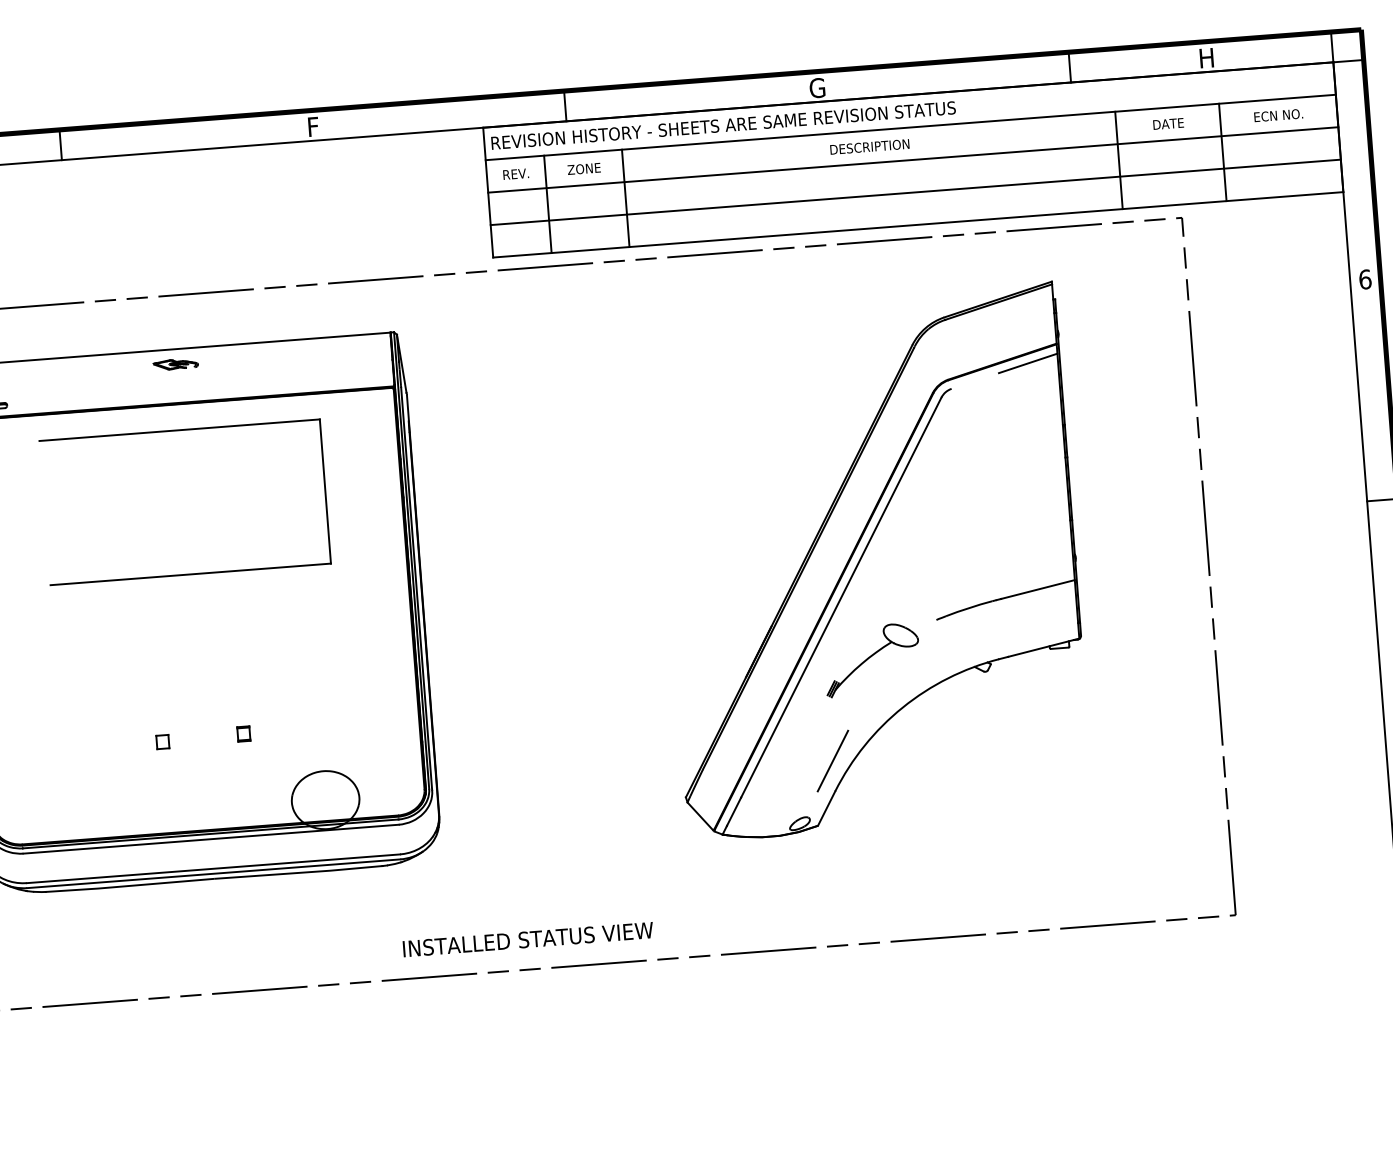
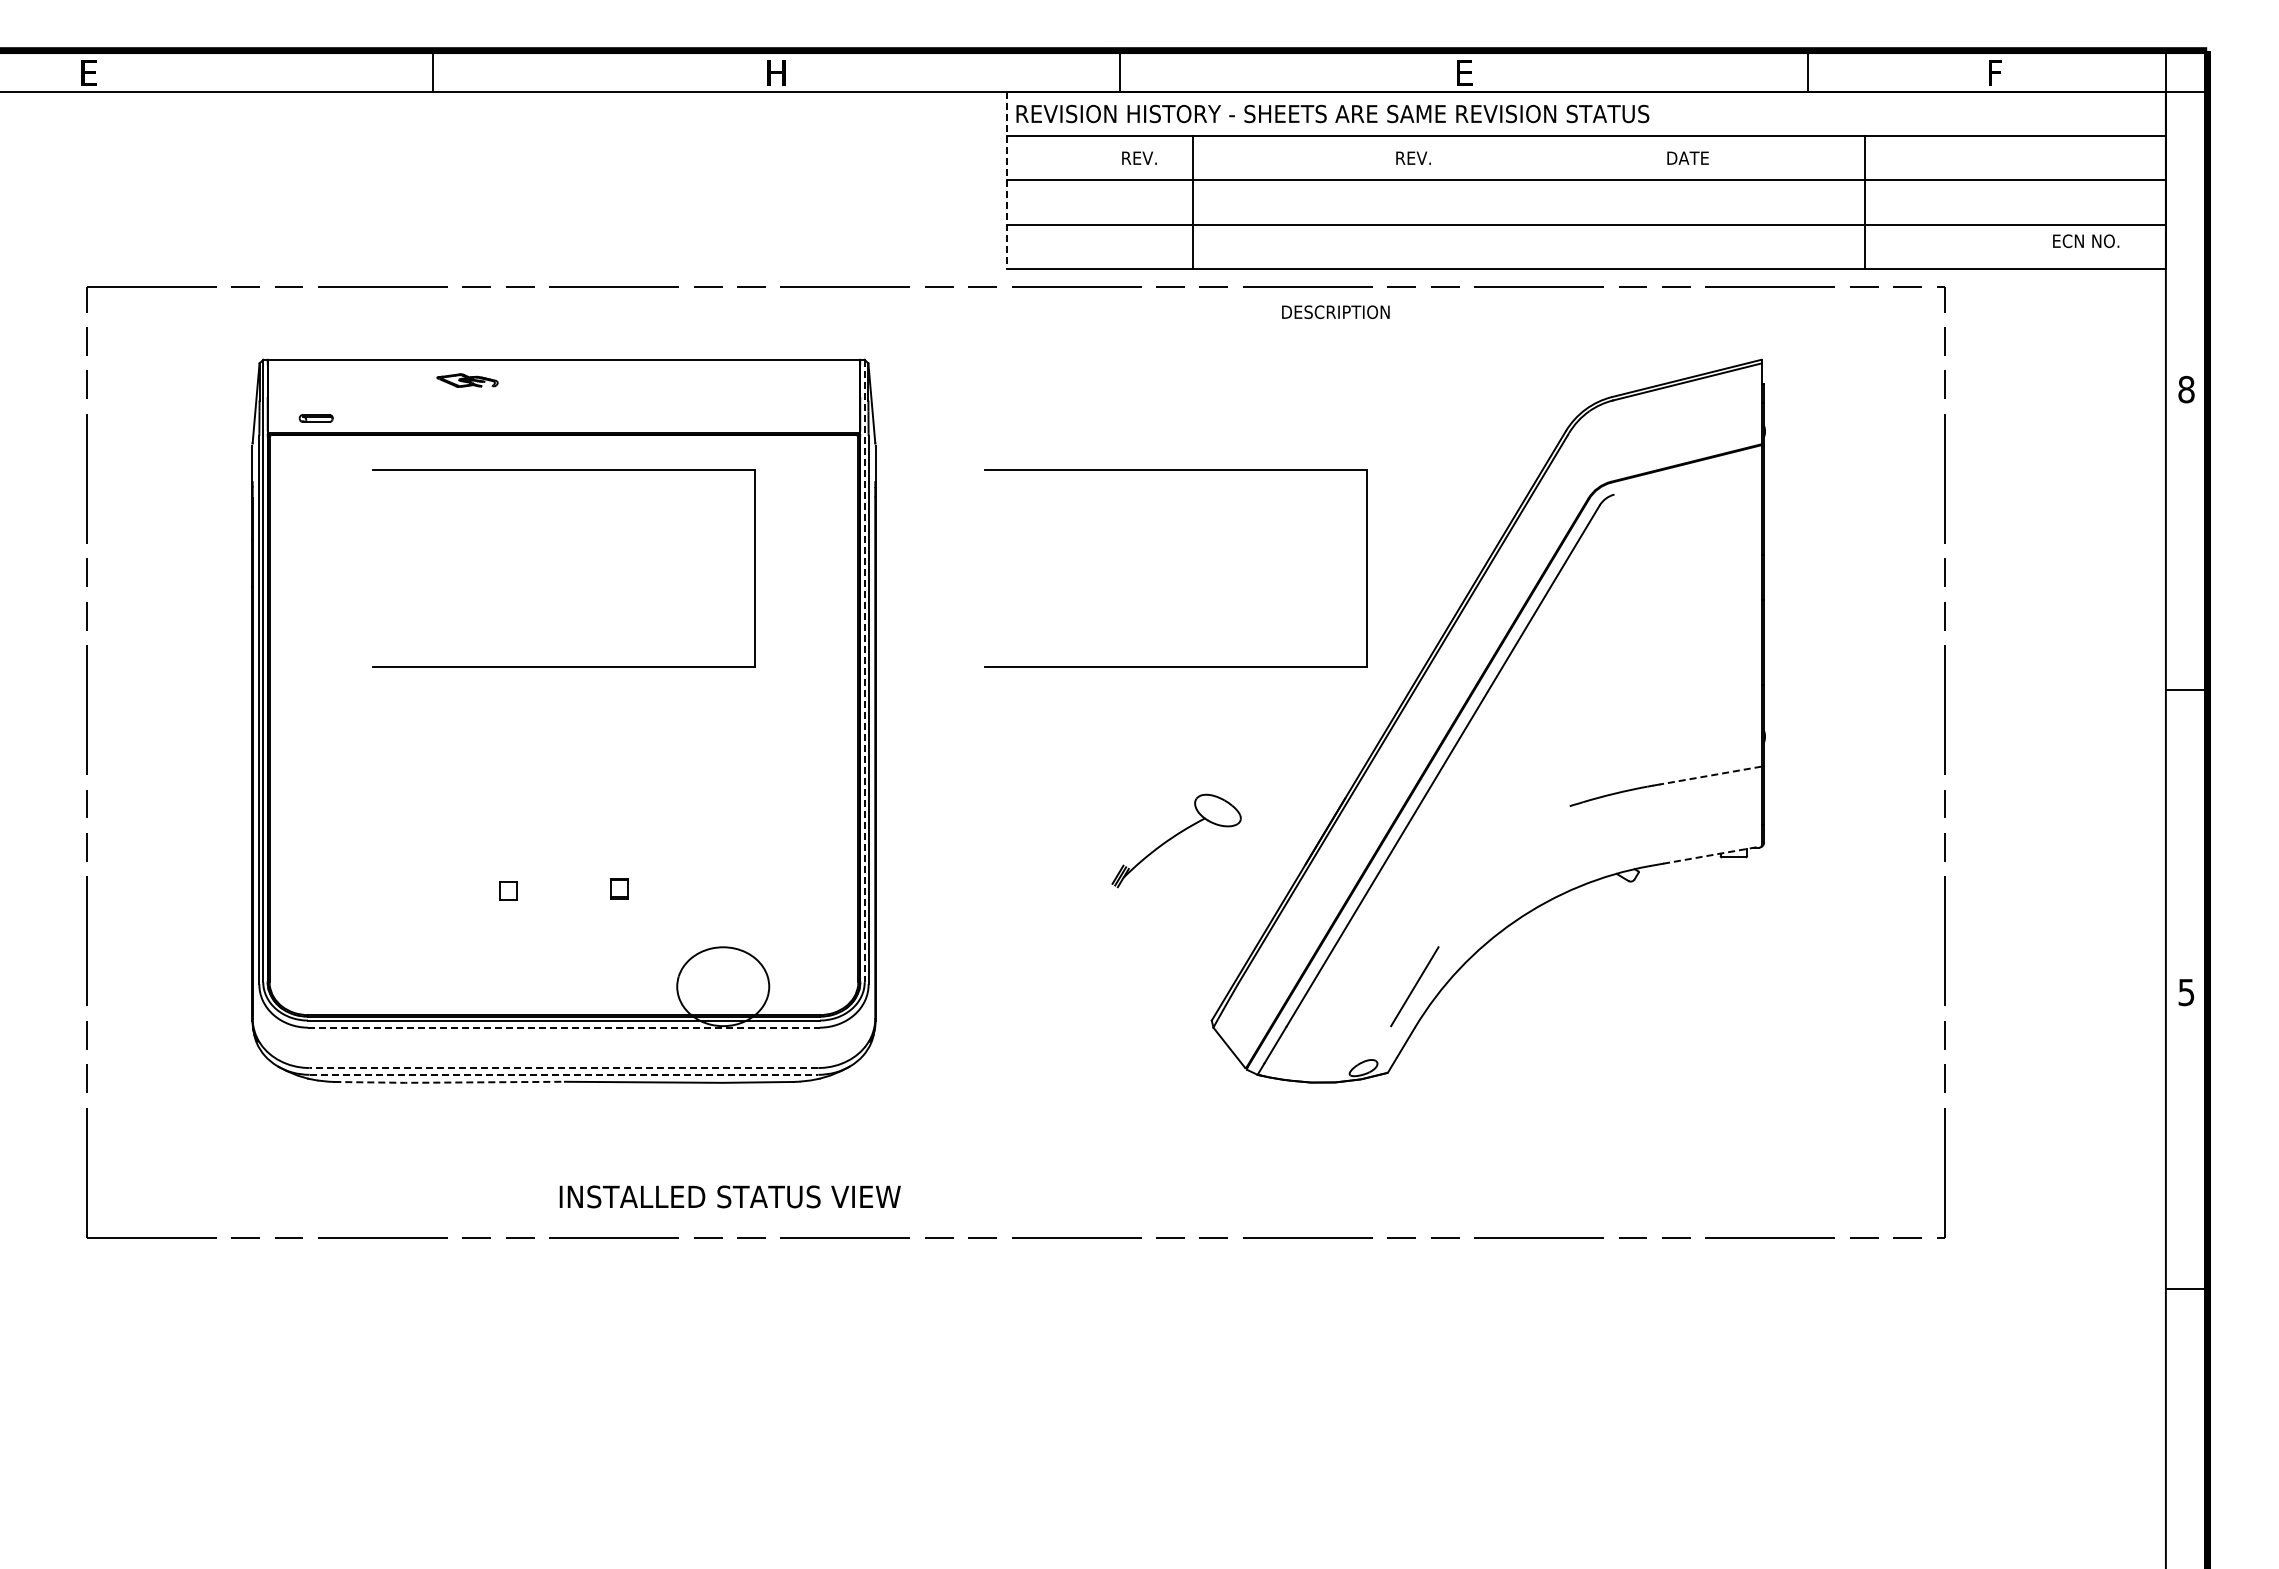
text: (1206, 57) -> (1994, 72), H -> F
text: (817, 87) -> (1463, 72), G -> E
text: (1278, 114) -> (2086, 240), moved
text: (1168, 123) -> (1687, 157), moved
text: (313, 126) -> (776, 72), F -> H
text: (869, 147) -> (1335, 312), moved
line: (1222, 152) -> (2006, 202), removed
text: (584, 168) -> (1139, 157), ZONE -> REV.
text: (515, 173) -> (1413, 157), moved
line: (487, 192) -> (1006, 180), solid -> dashed
line: (547, 204) -> (1086, 202), removed
text: (1365, 279) -> (2186, 389), 6 -> 8
line: (1027, 362) -> (1720, 467), removed
part: (175, 364) -> (467, 380), moved
part: (628, 395) -> (1175, 470), added
line: (411, 560) -> (864, 671), solid -> dashed
line: (1037, 589) -> (1710, 775), solid -> dashed
line: (1043, 648) -> (1712, 855), solid -> dashed
part: (872, 659) -> (1176, 840), moved
line: (210, 839) -> (563, 1027), solid -> dashed
line: (213, 869) -> (563, 1068), solid -> dashed
line: (214, 873) -> (564, 1074), solid -> dashed
line: (130, 885) -> (449, 1082), solid -> dashed
text: (527, 939) -> (729, 1196), moved

